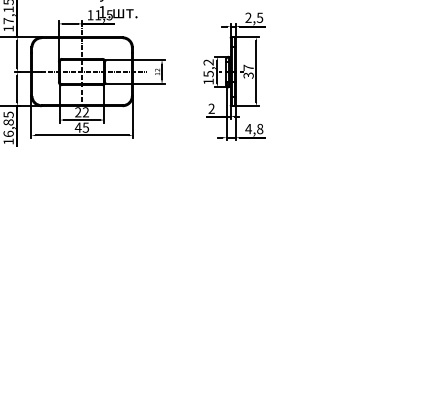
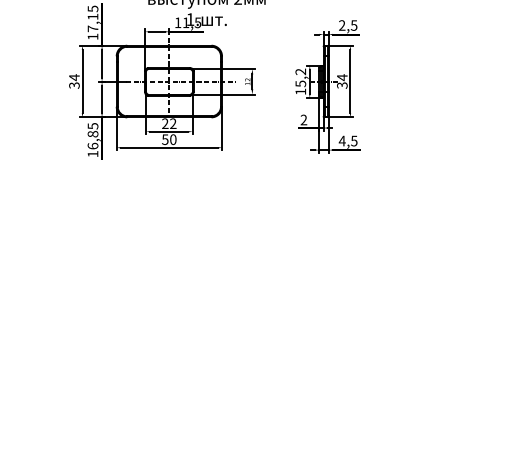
text: (248, 67) -> (342, 77), 37 -> 34
text: (81, 127) -> (168, 139), 45 -> 50
text: (260, 128) -> (354, 140), 4,8 -> 4,5

